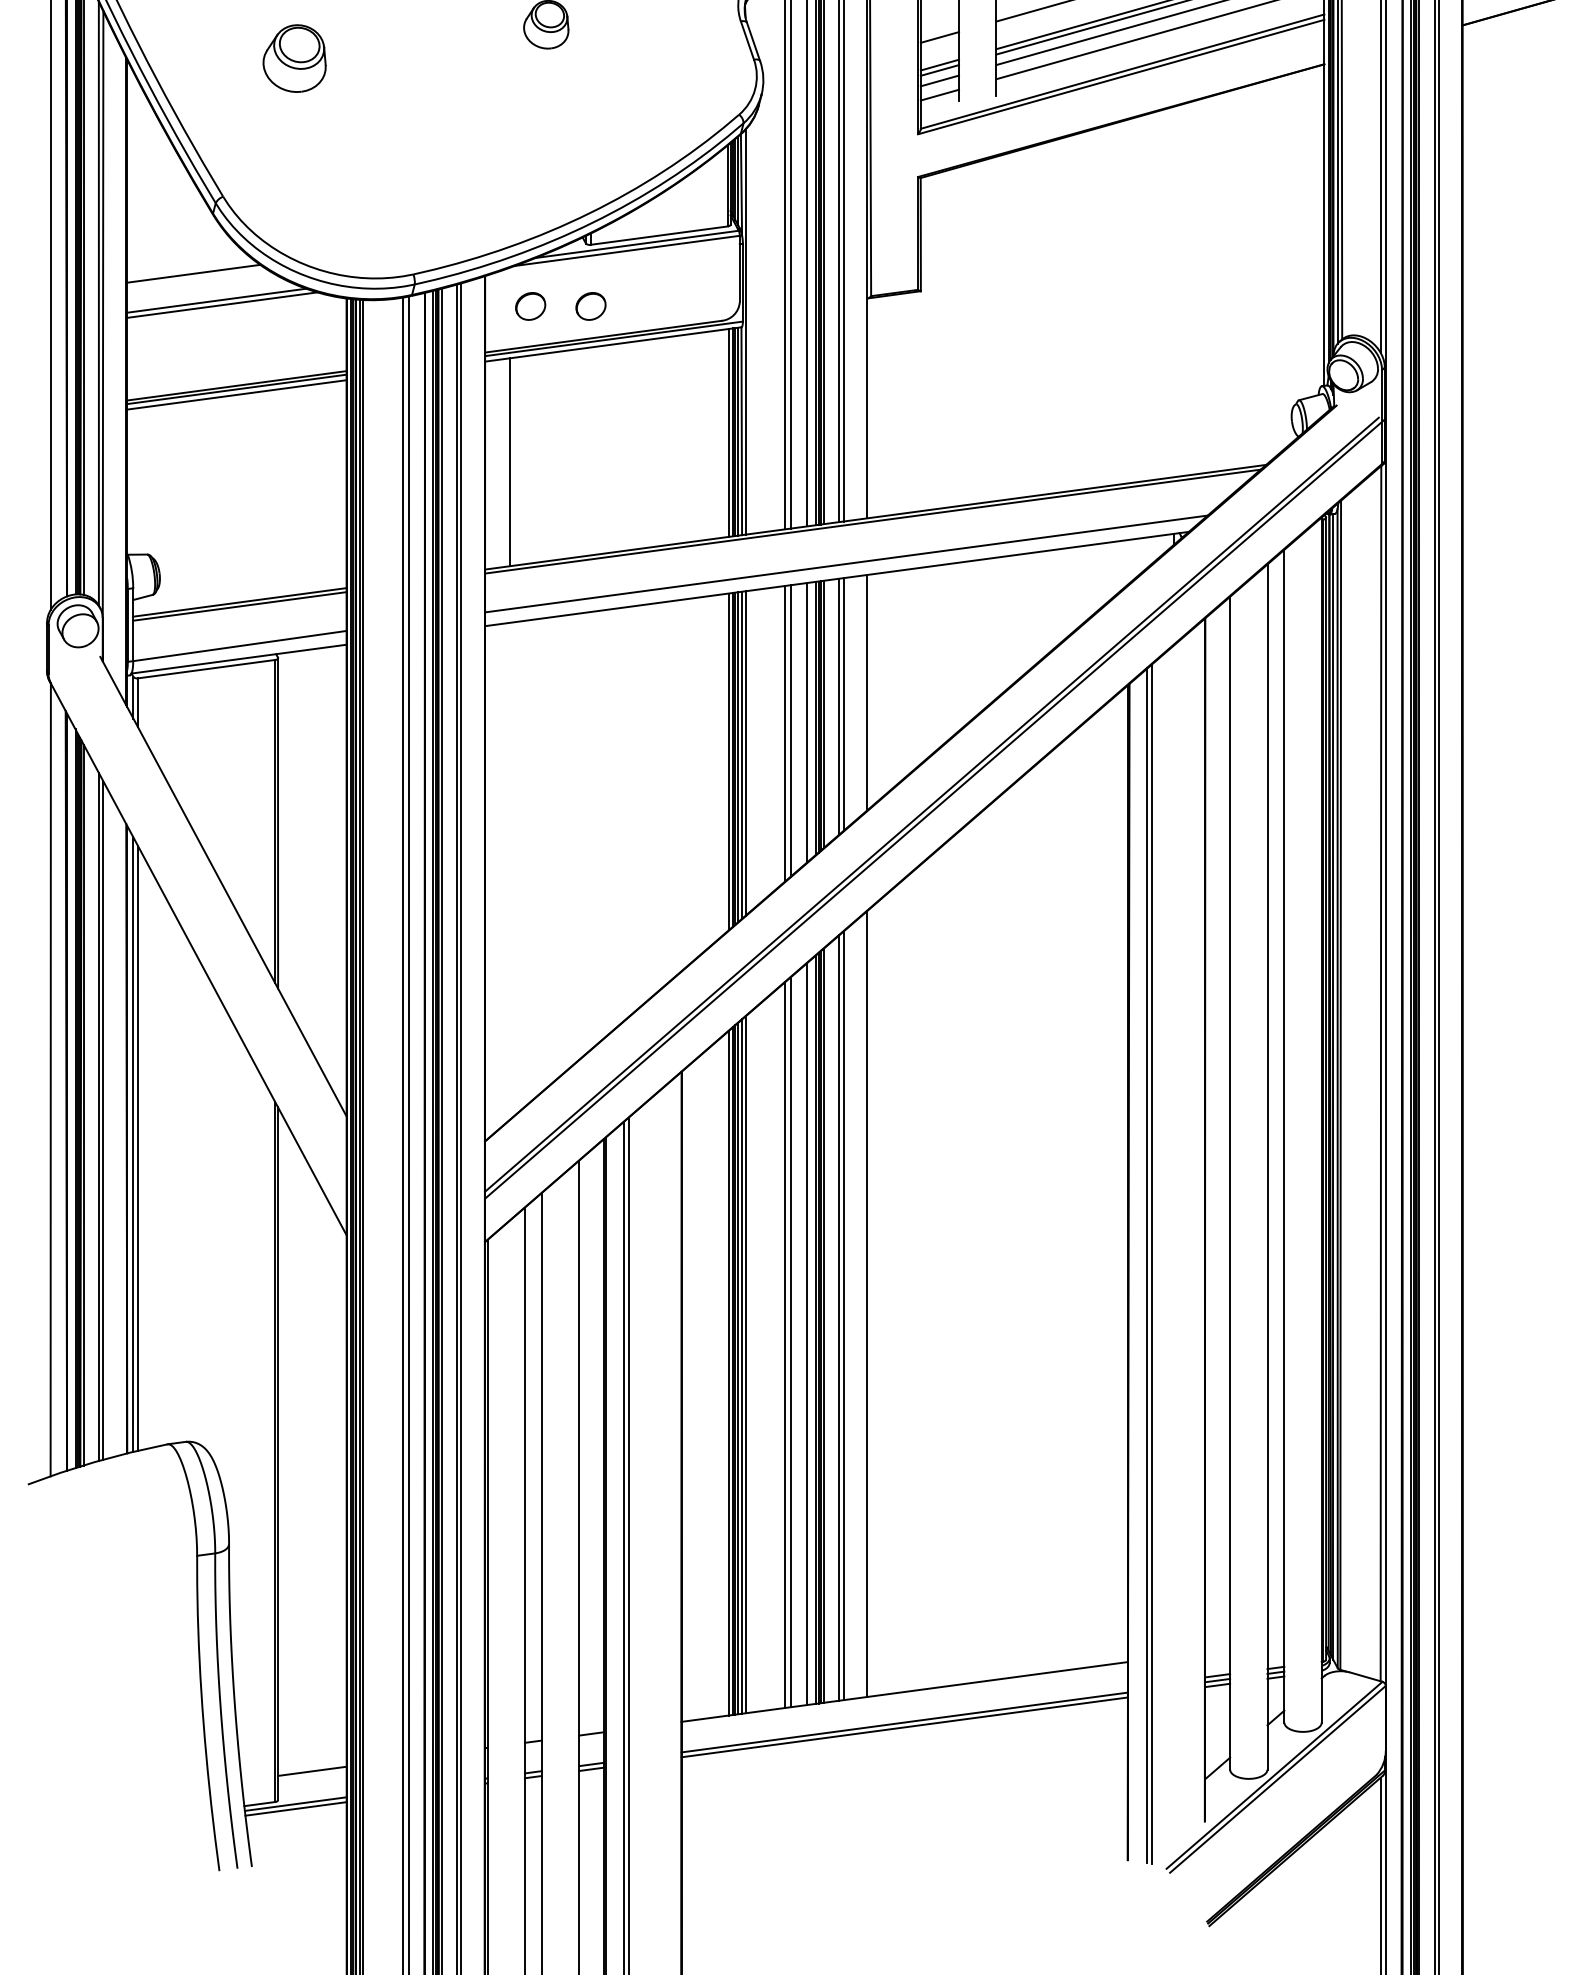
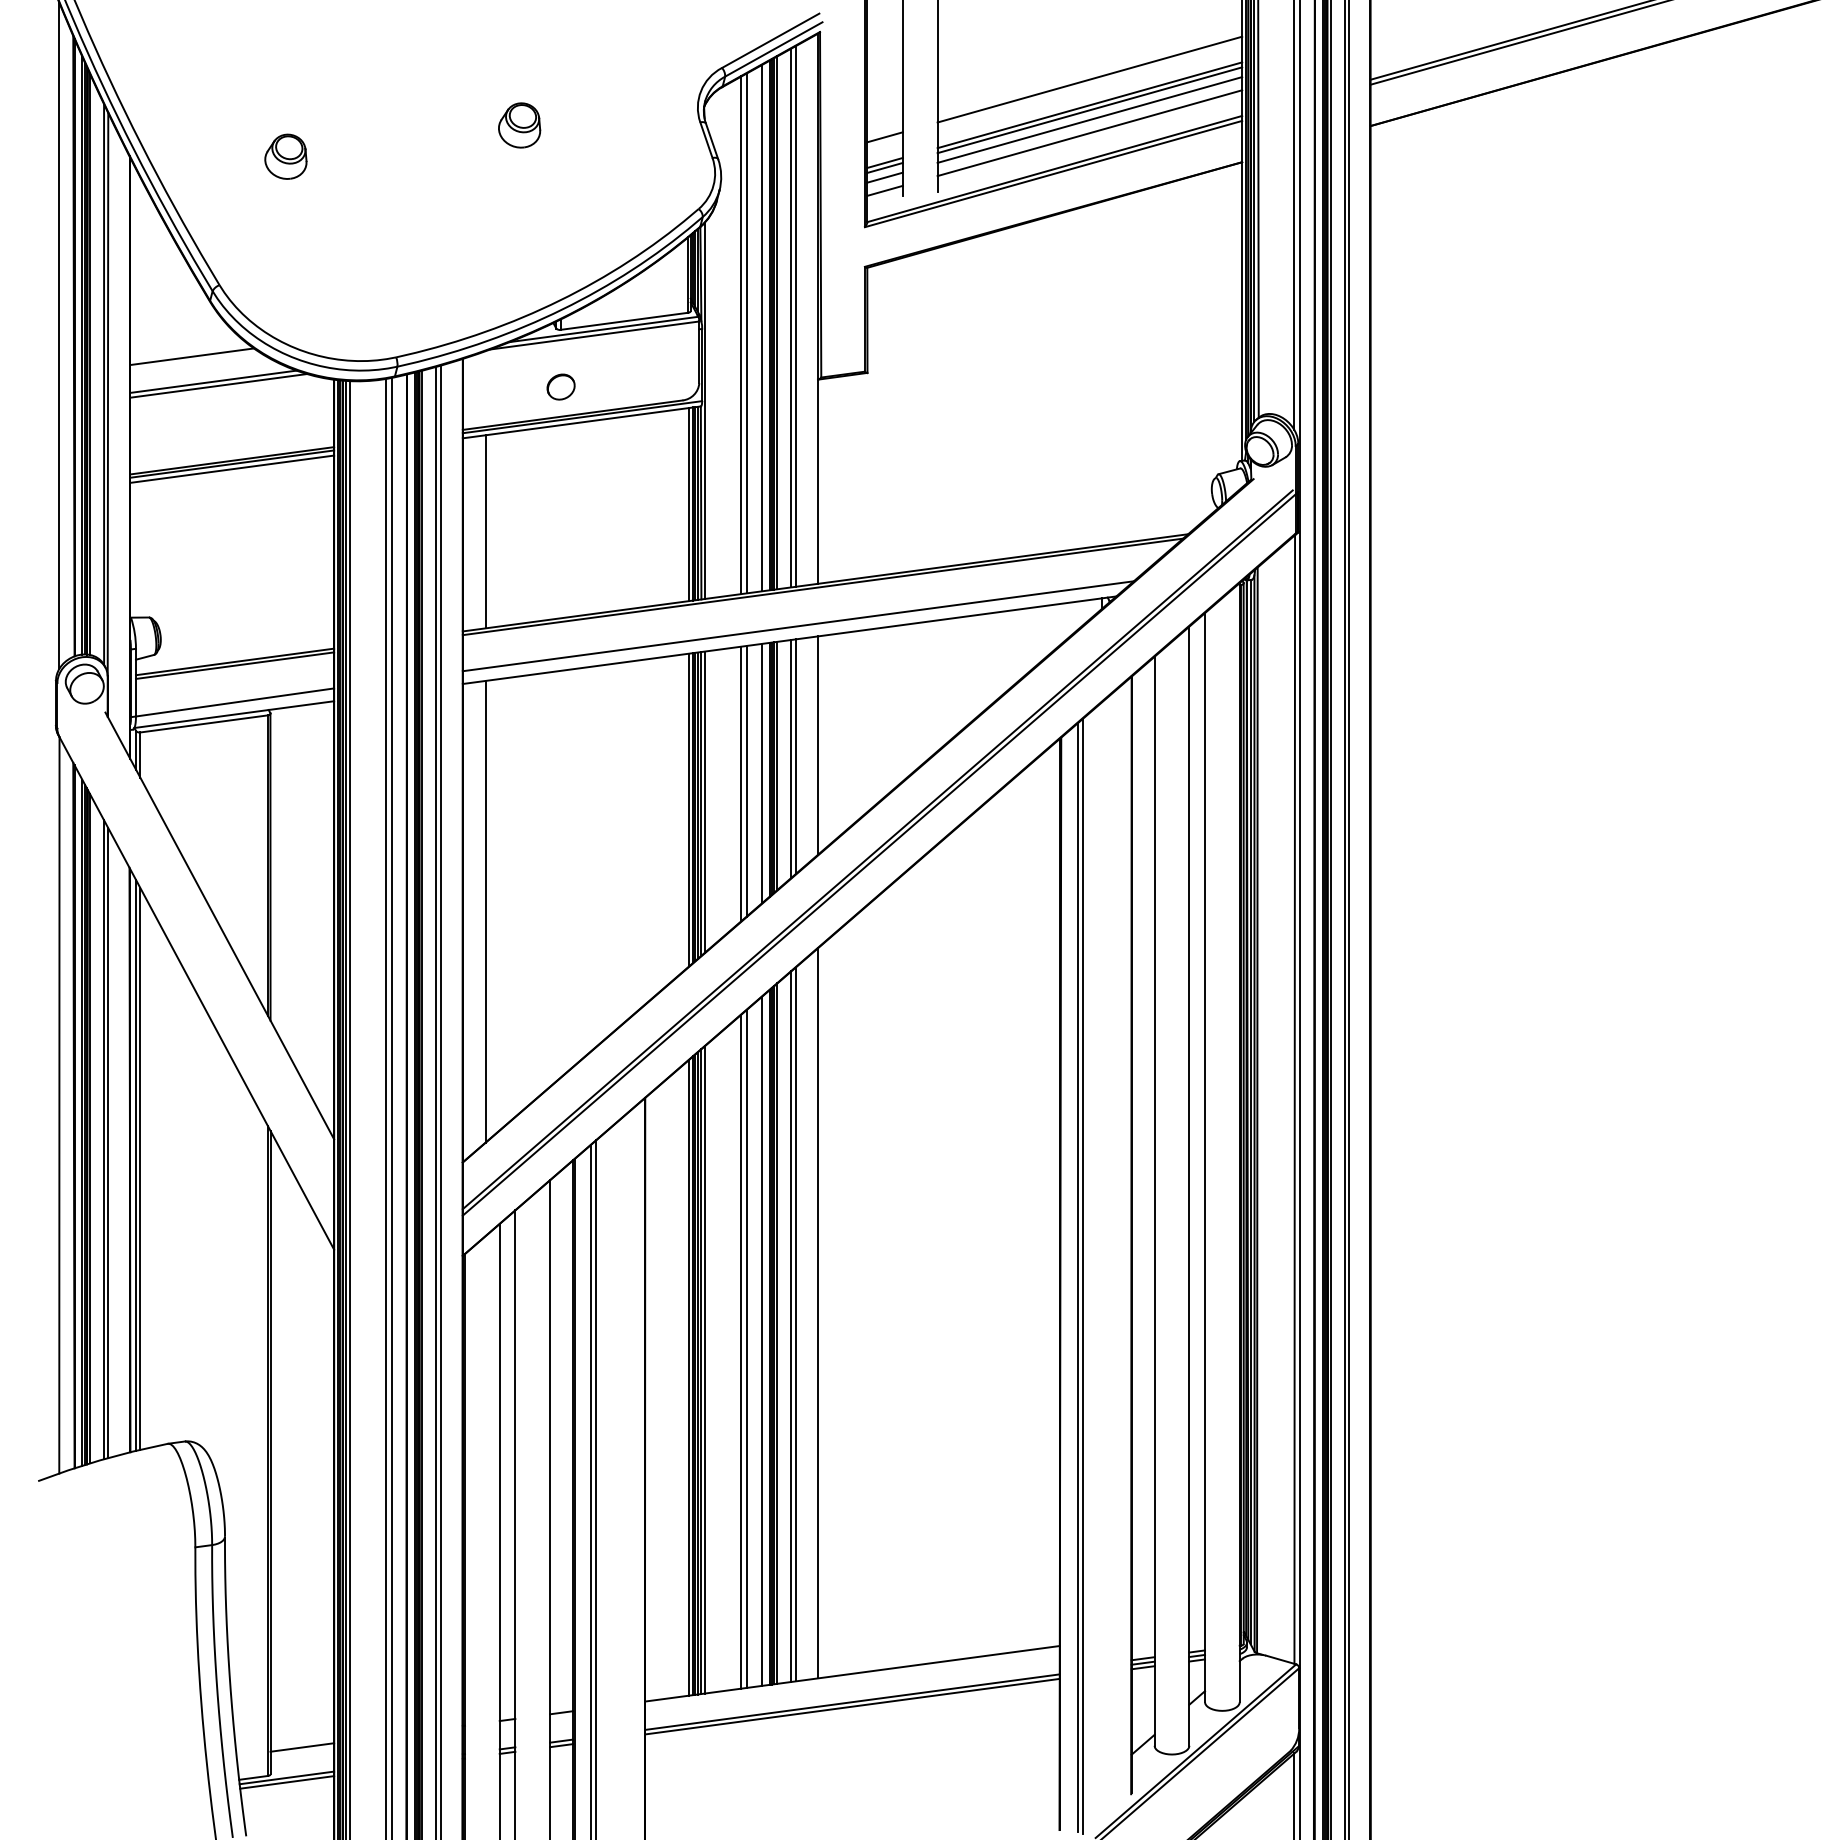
part: (294, 58) -> (285, 156), size x0.71
part: (530, 305) -> (504, 386), removed
line: (509, 871) -> (485, 911), added

